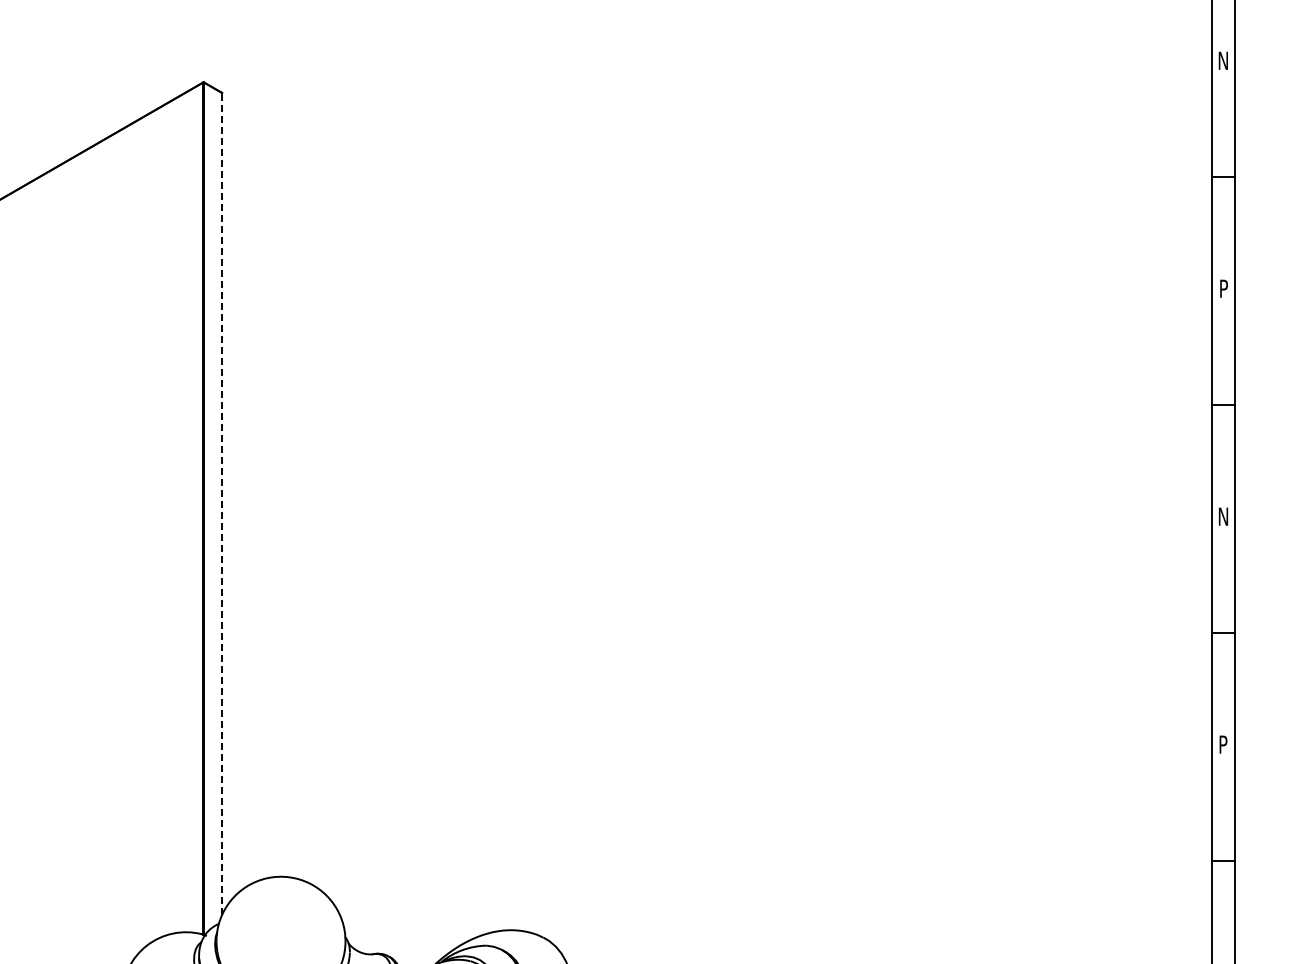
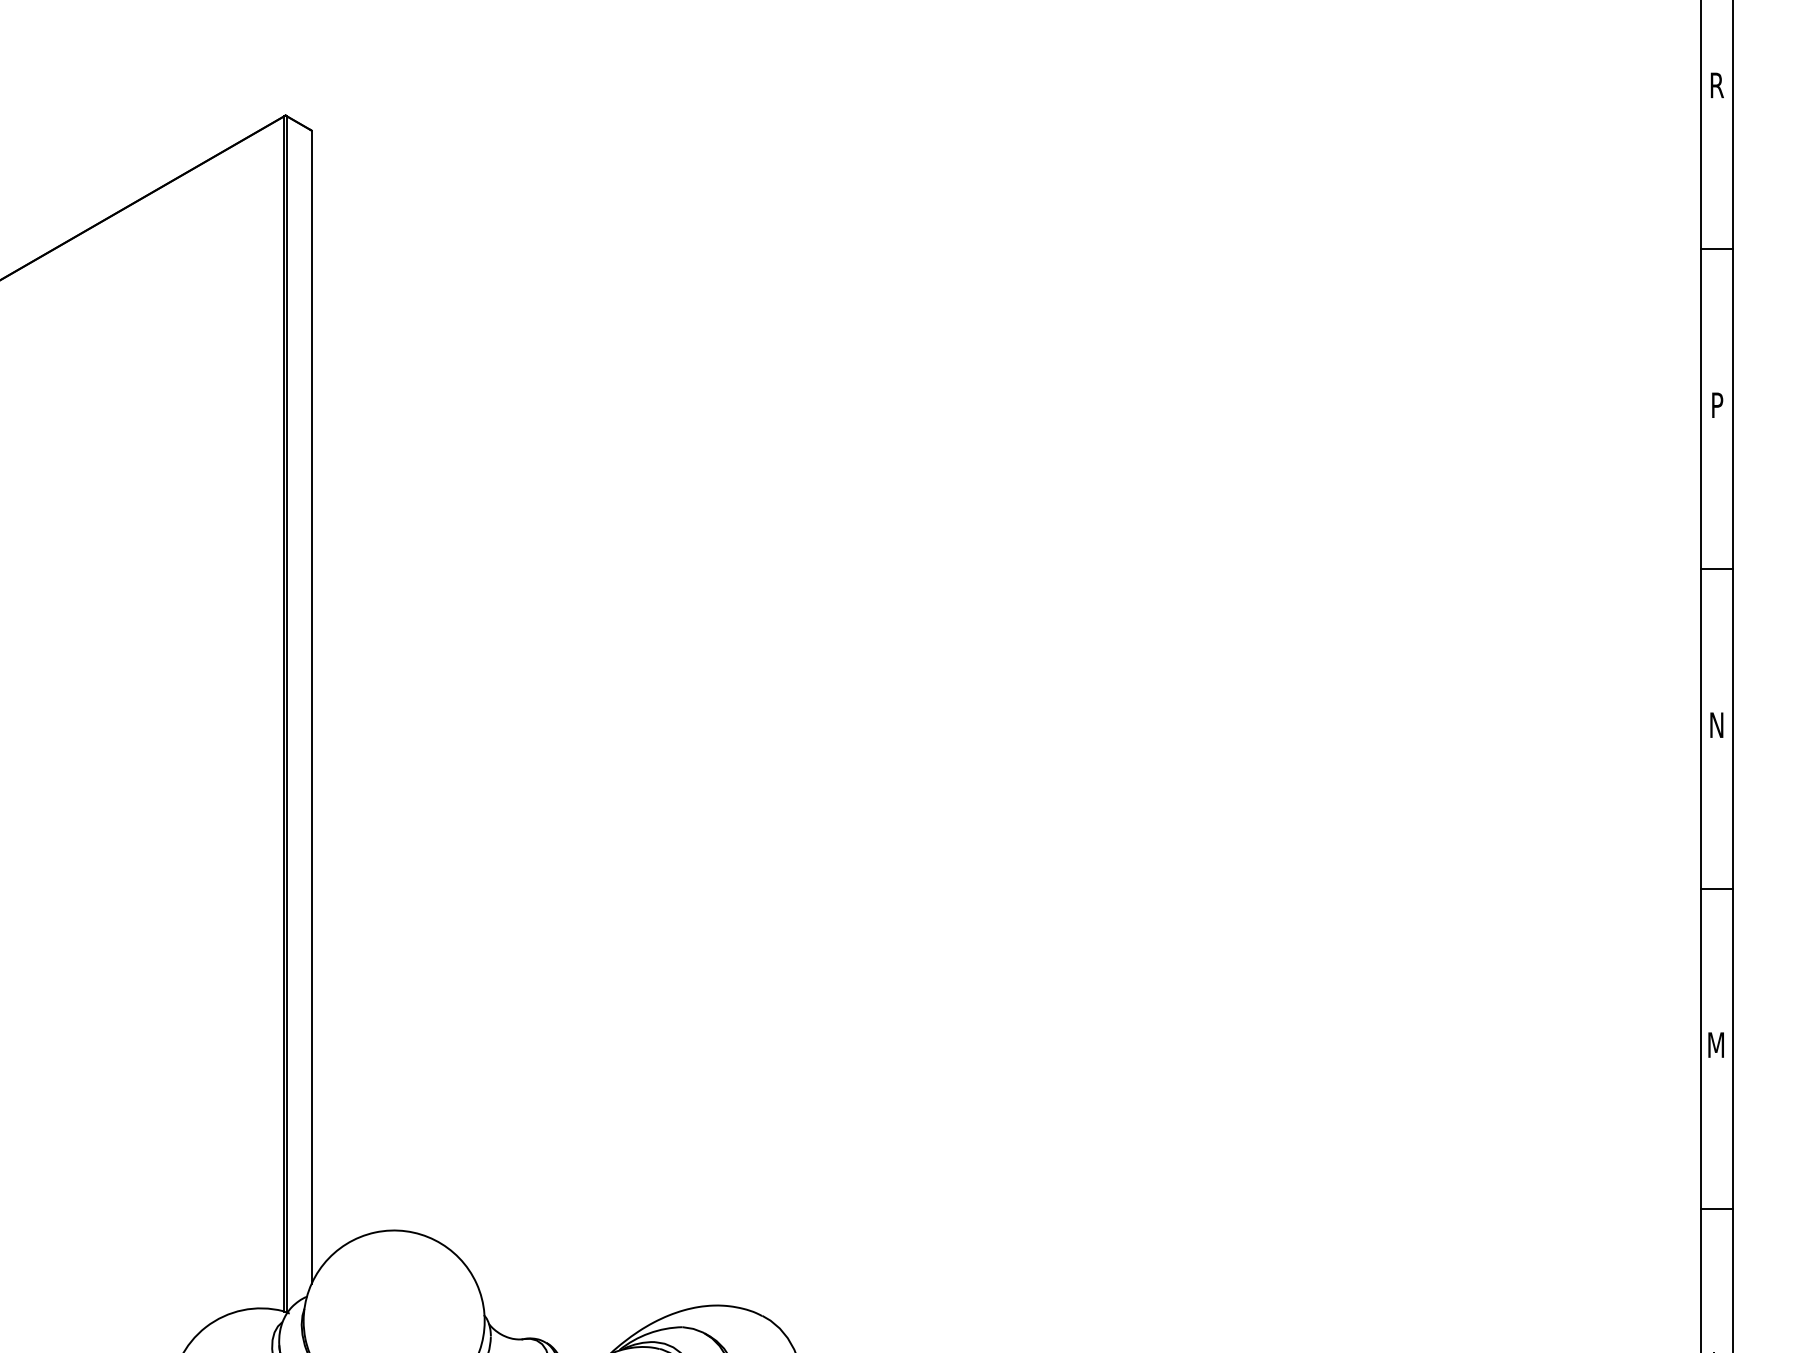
text: (1223, 60) -> (1716, 84), N -> R
line: (222, 503) -> (312, 706), dashed -> solid
text: (1222, 744) -> (1715, 1044), P -> M

